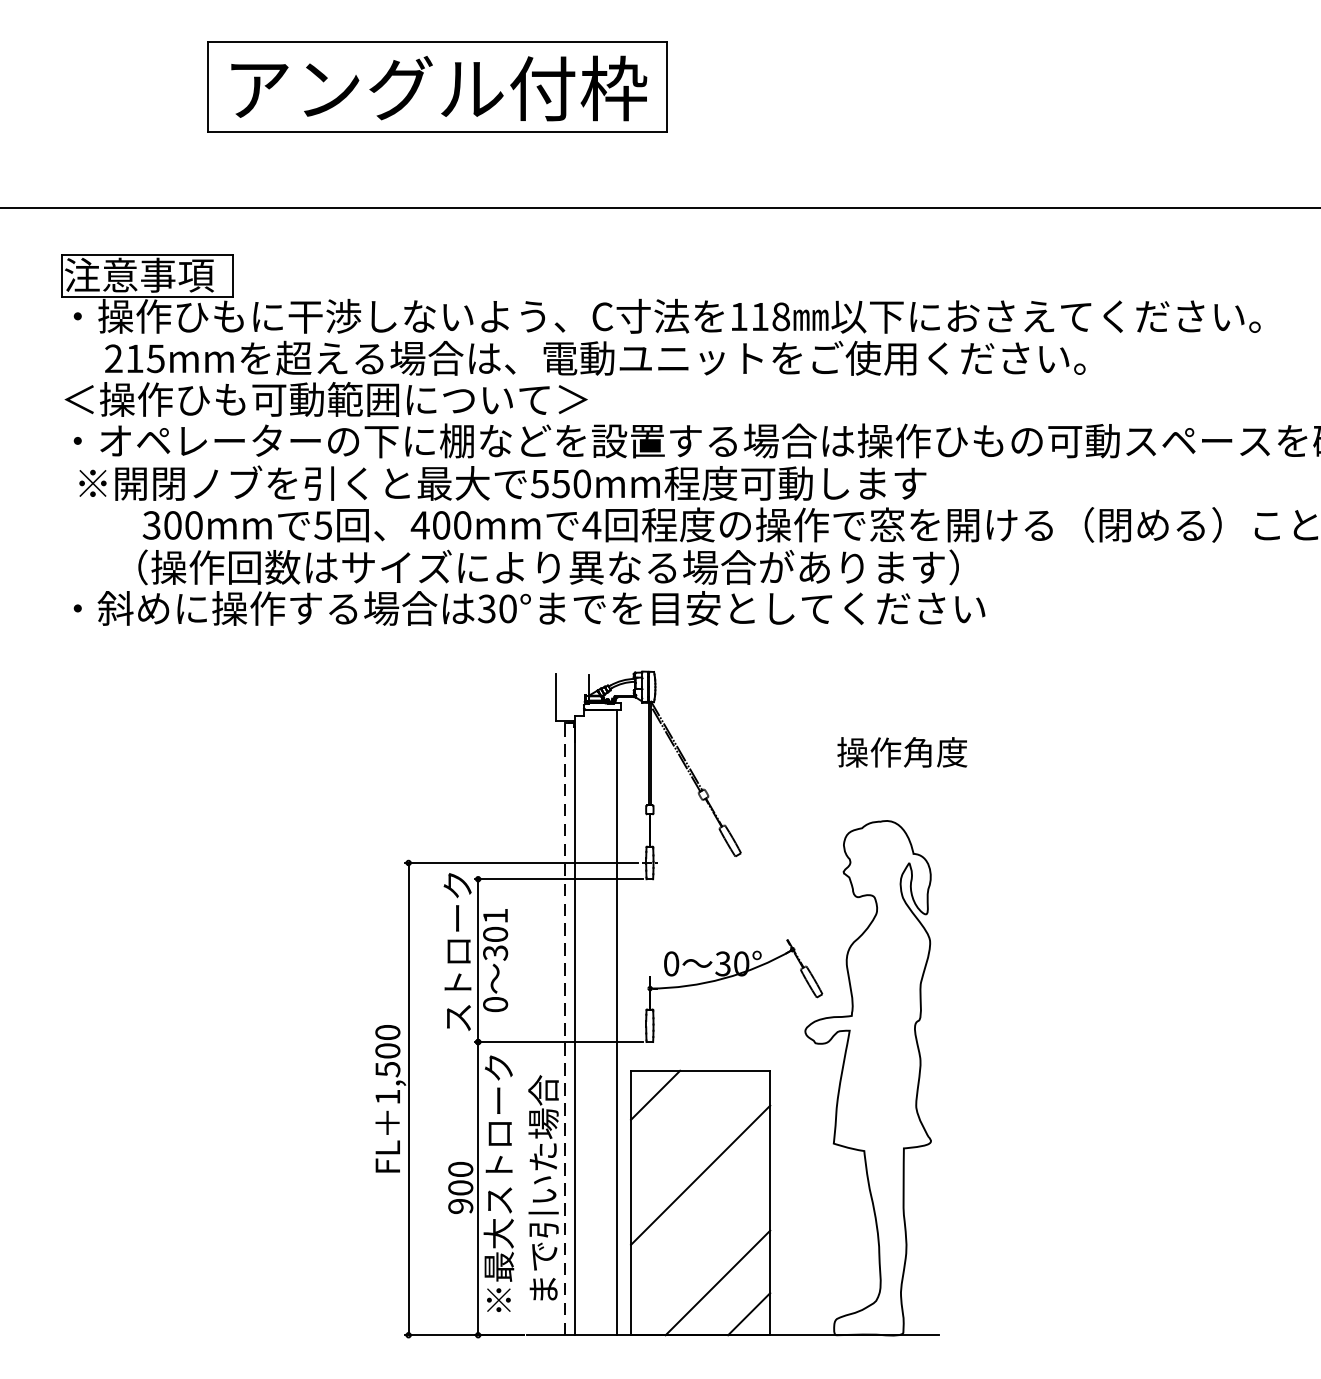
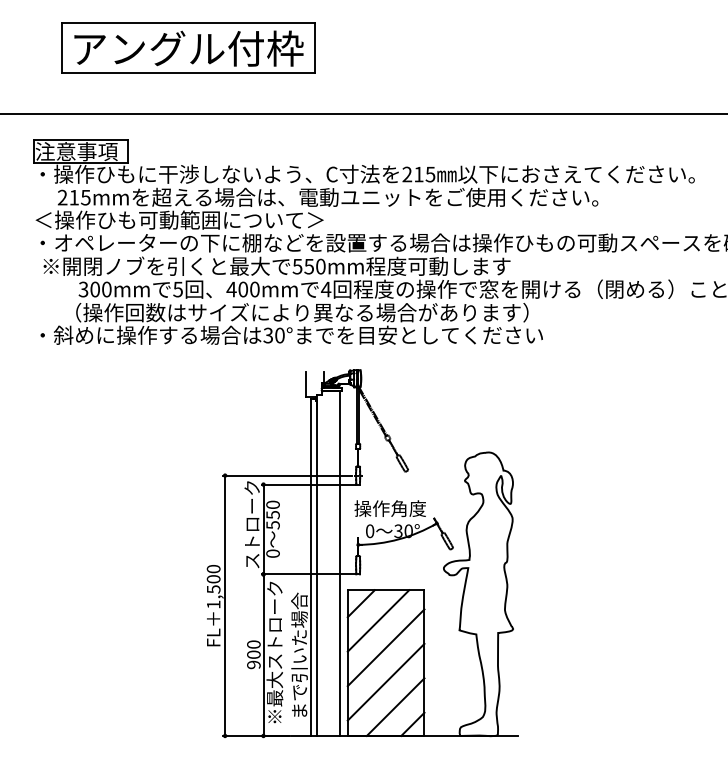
part: (438, 86) -> (188, 47), moved
text: (759, 316) -> (418, 174), 118 -> 215
text: (900, 752) -> (389, 508), moved
text: (494, 933) -> (272, 514), 301 -> 550
line: (565, 1029) -> (311, 567), dashed -> solid
line: (686, 1125) -> (378, 620), added
line: (699, 1236) -> (385, 681), added

